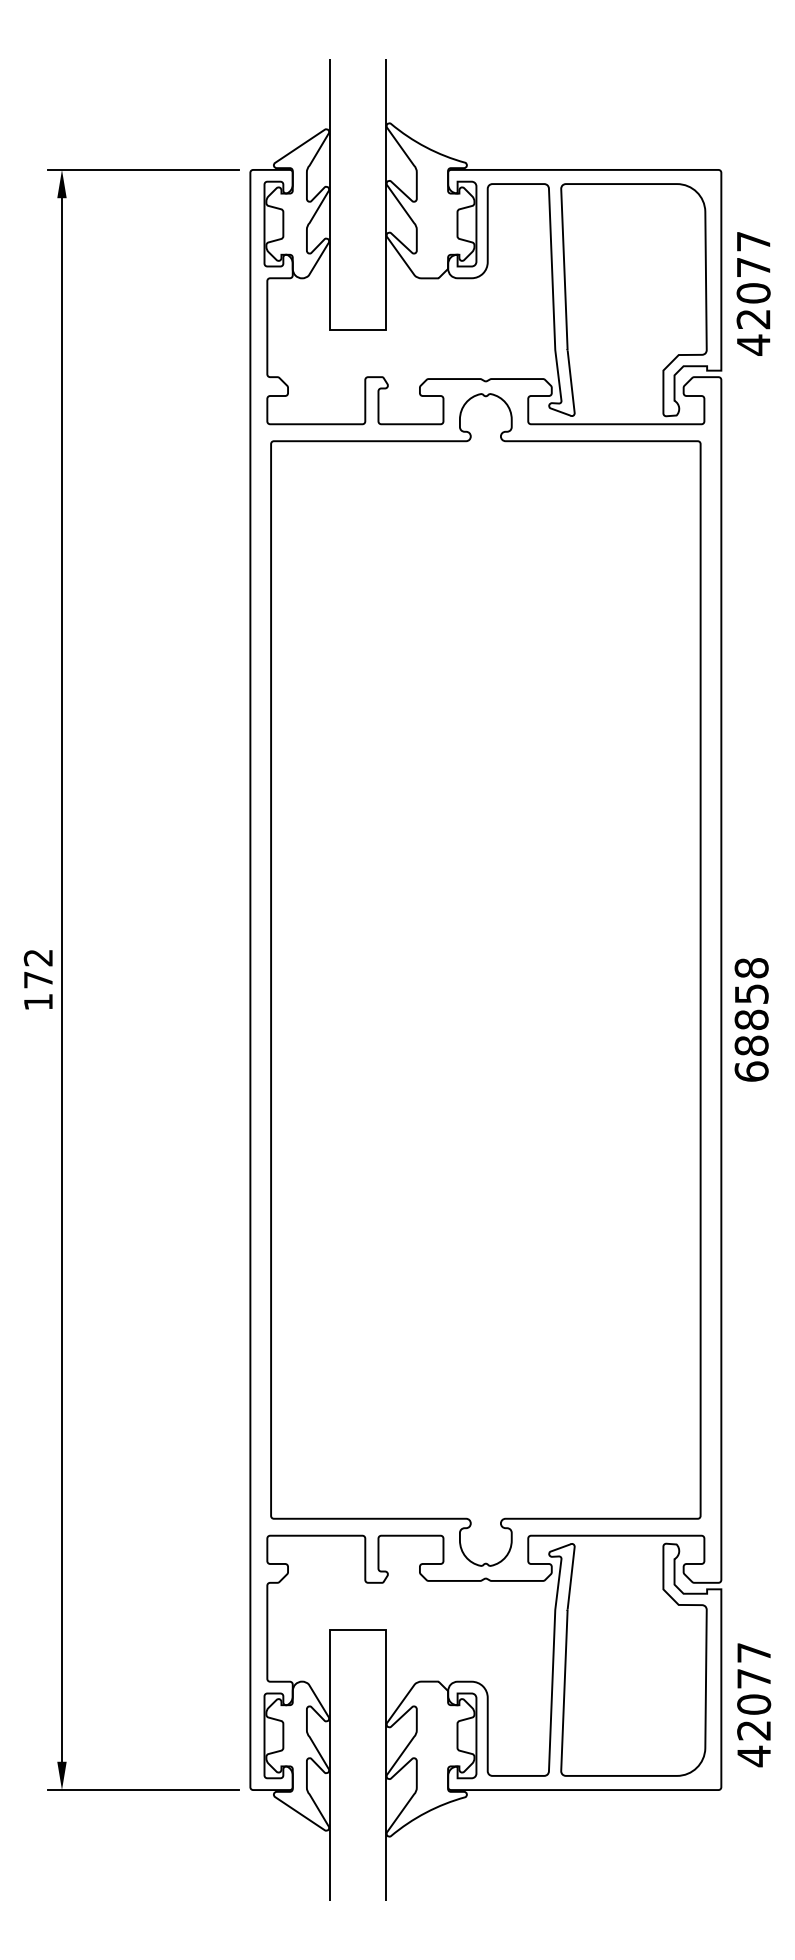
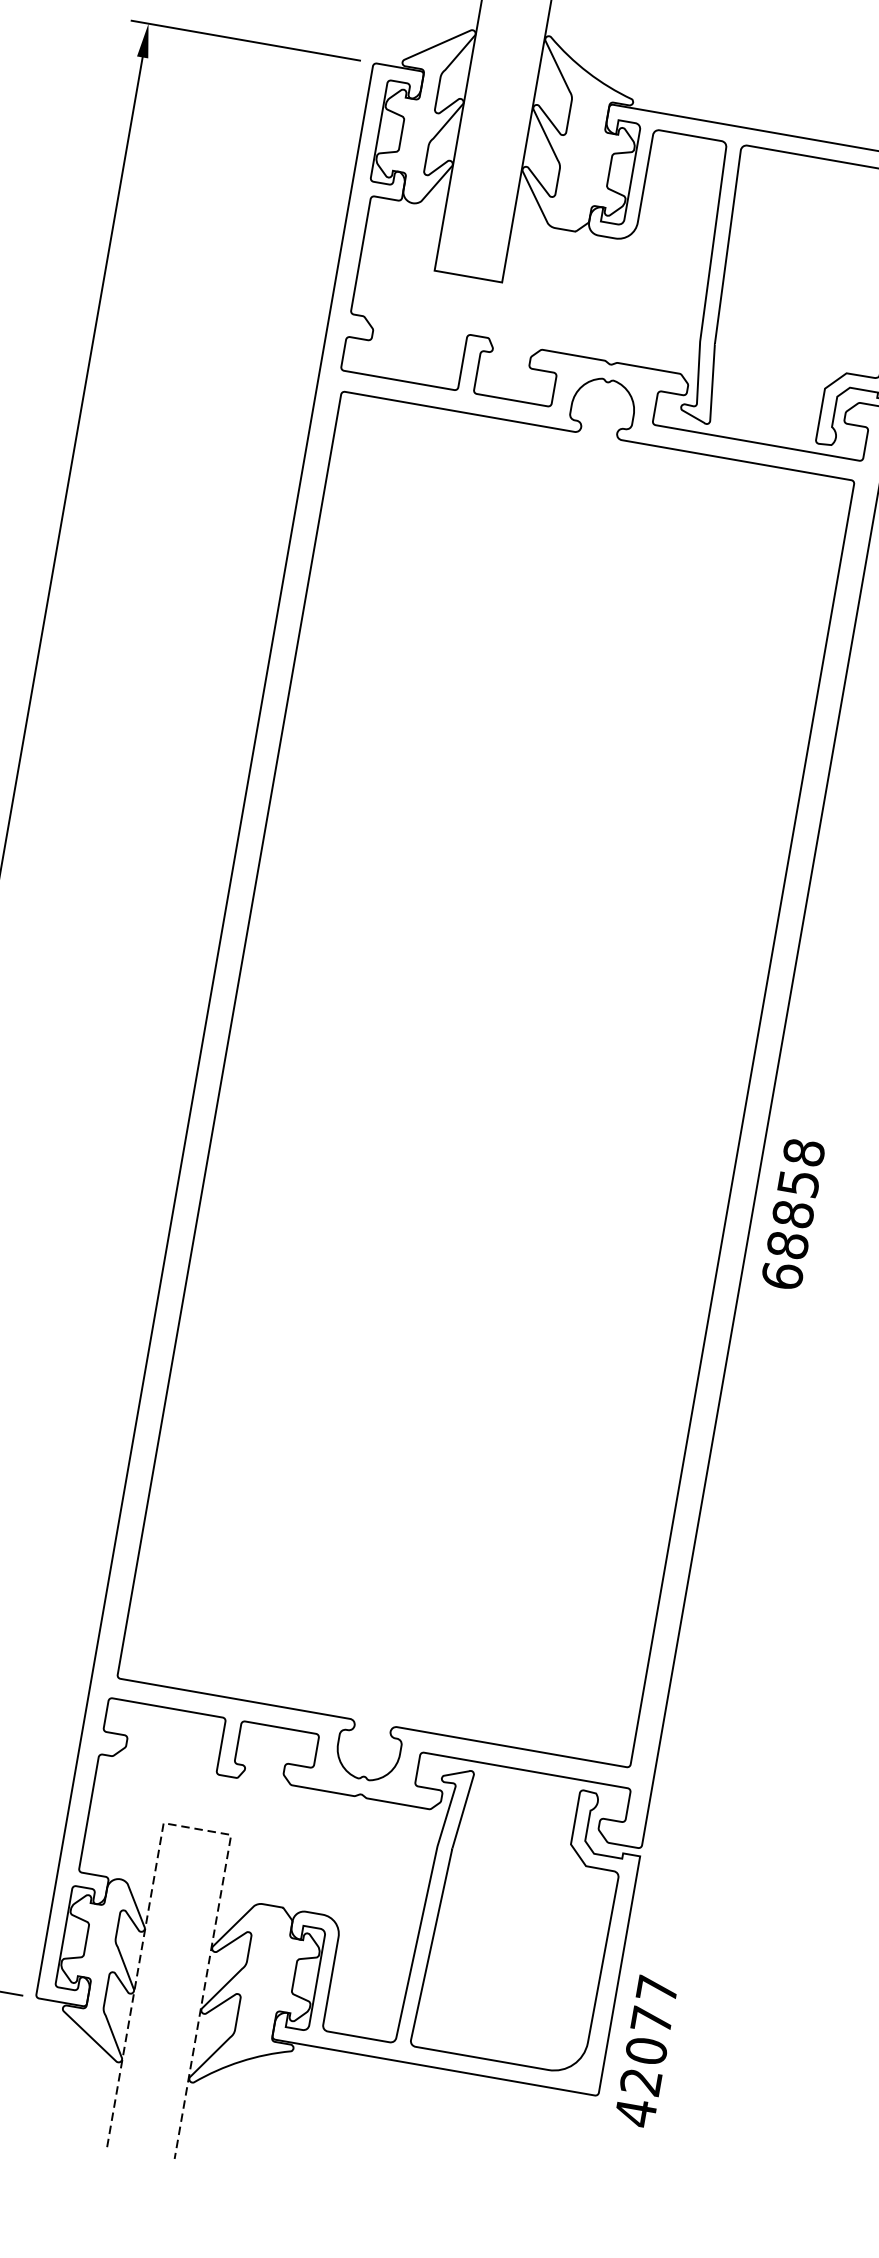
text: (751, 1019) -> (793, 1213), moved
line: (358, 1629) -> (198, 1828), solid -> dashed
text: (754, 1705) -> (646, 2052), moved

